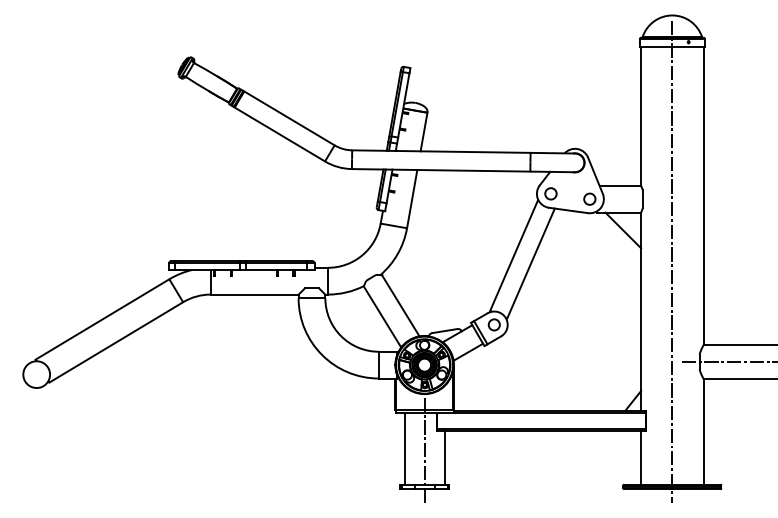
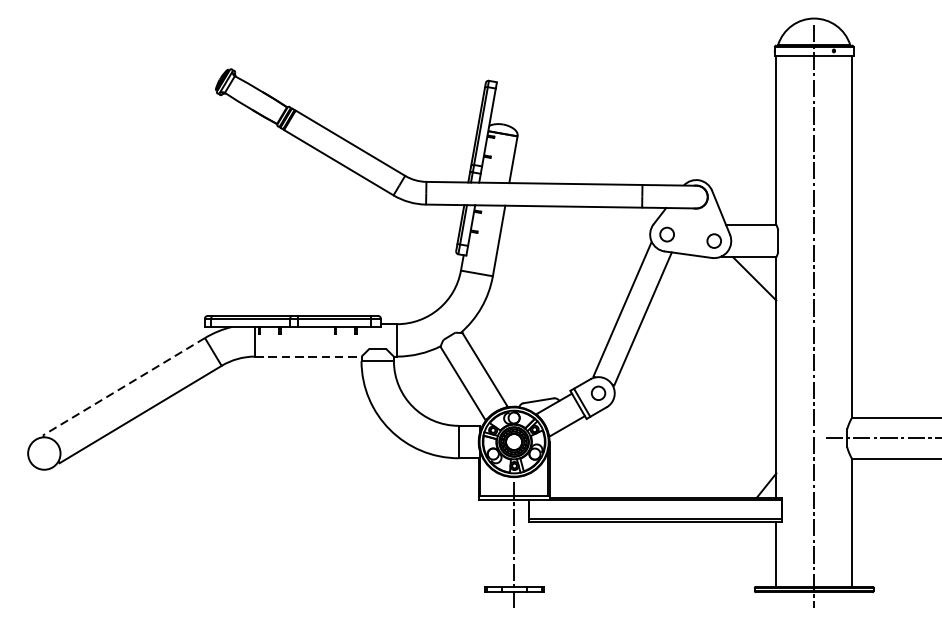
line: (254, 294) -> (308, 356), solid -> dashed
line: (102, 319) -> (124, 386), solid -> dashed
line: (404, 448) -> (489, 543), removed
line: (444, 457) -> (538, 553), removed

